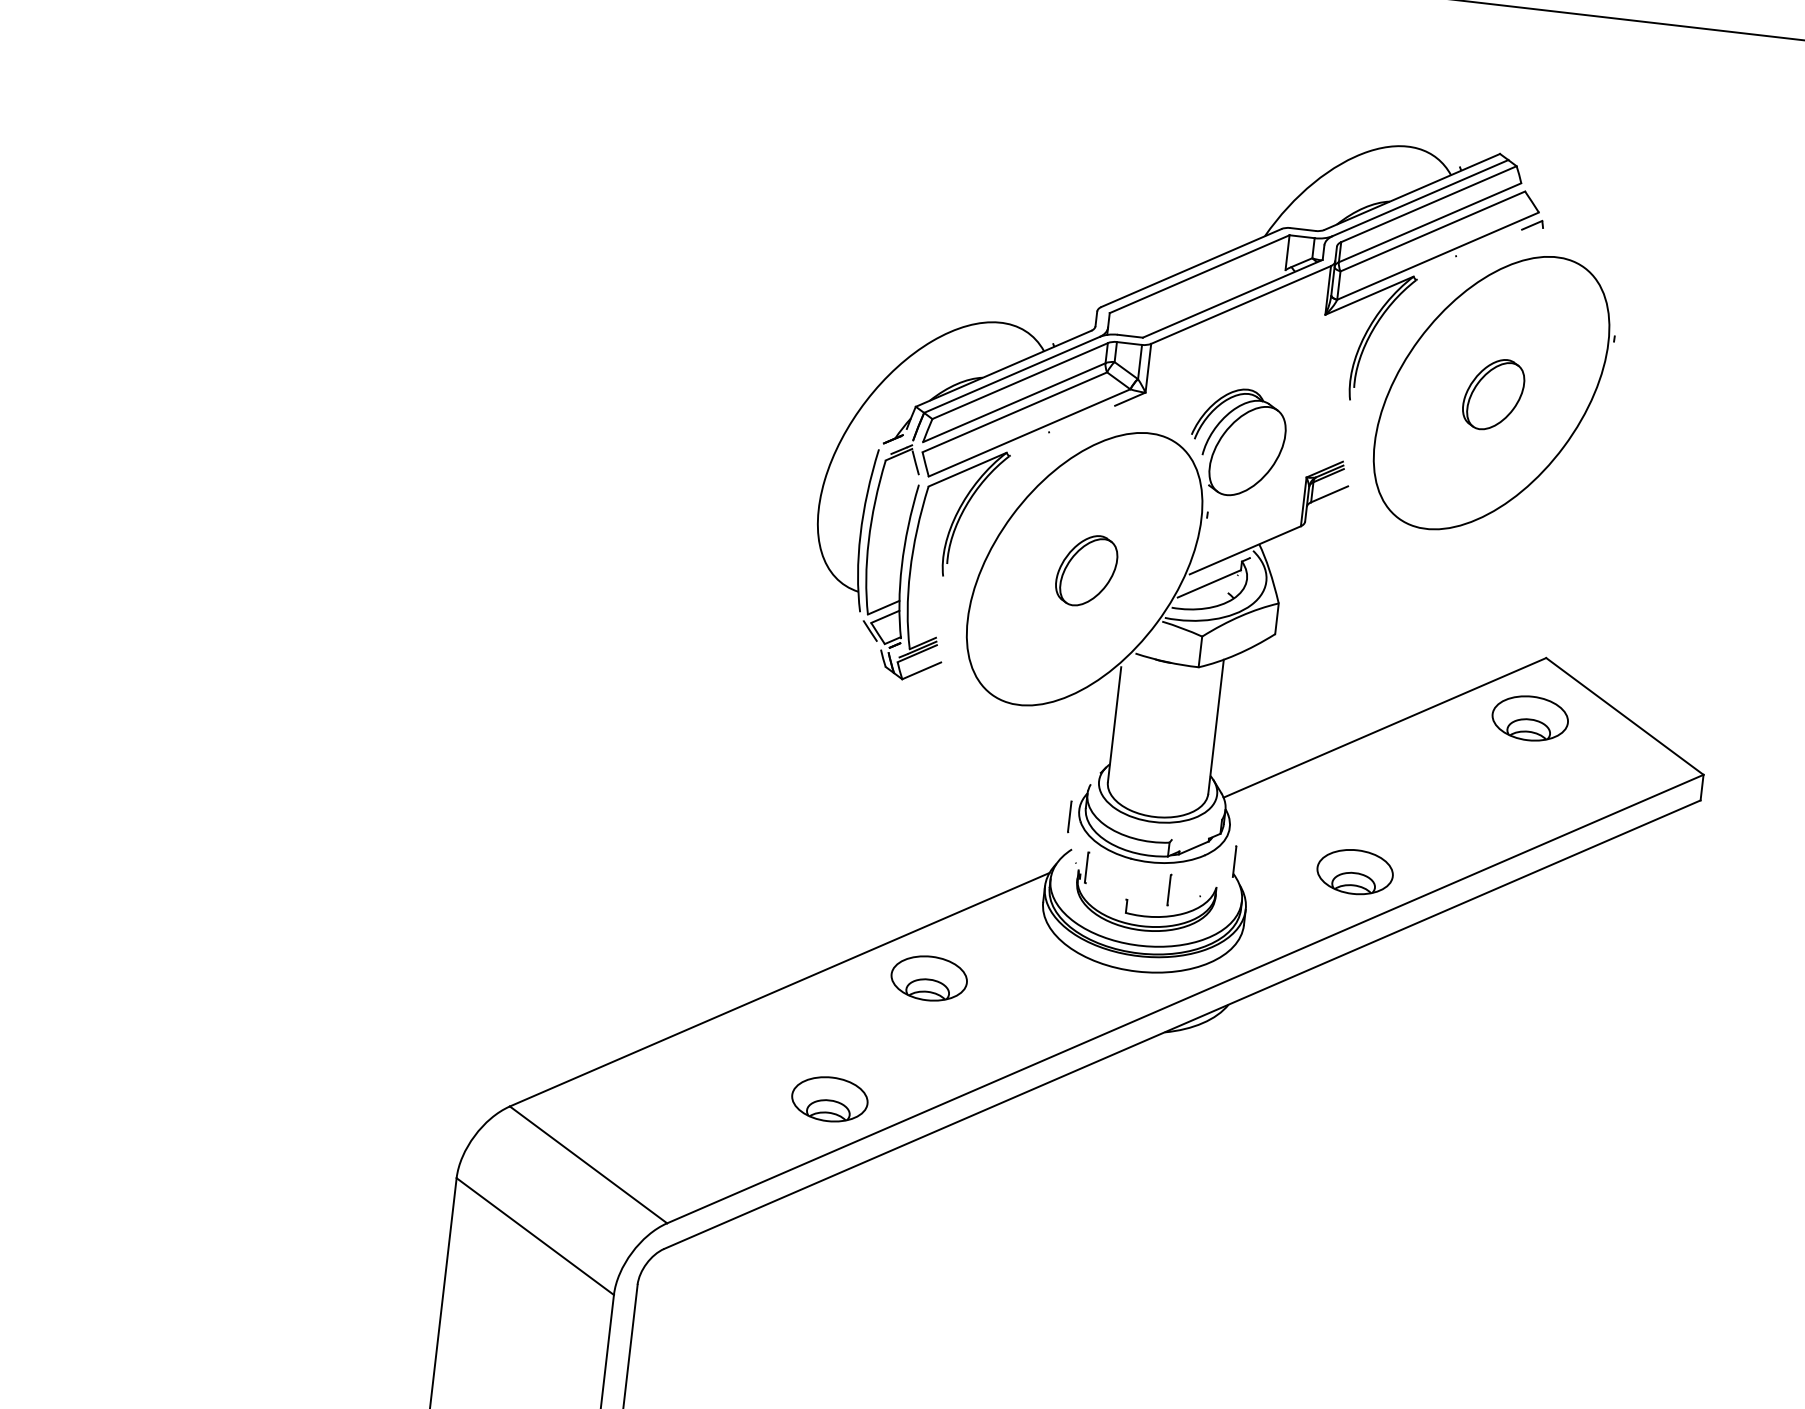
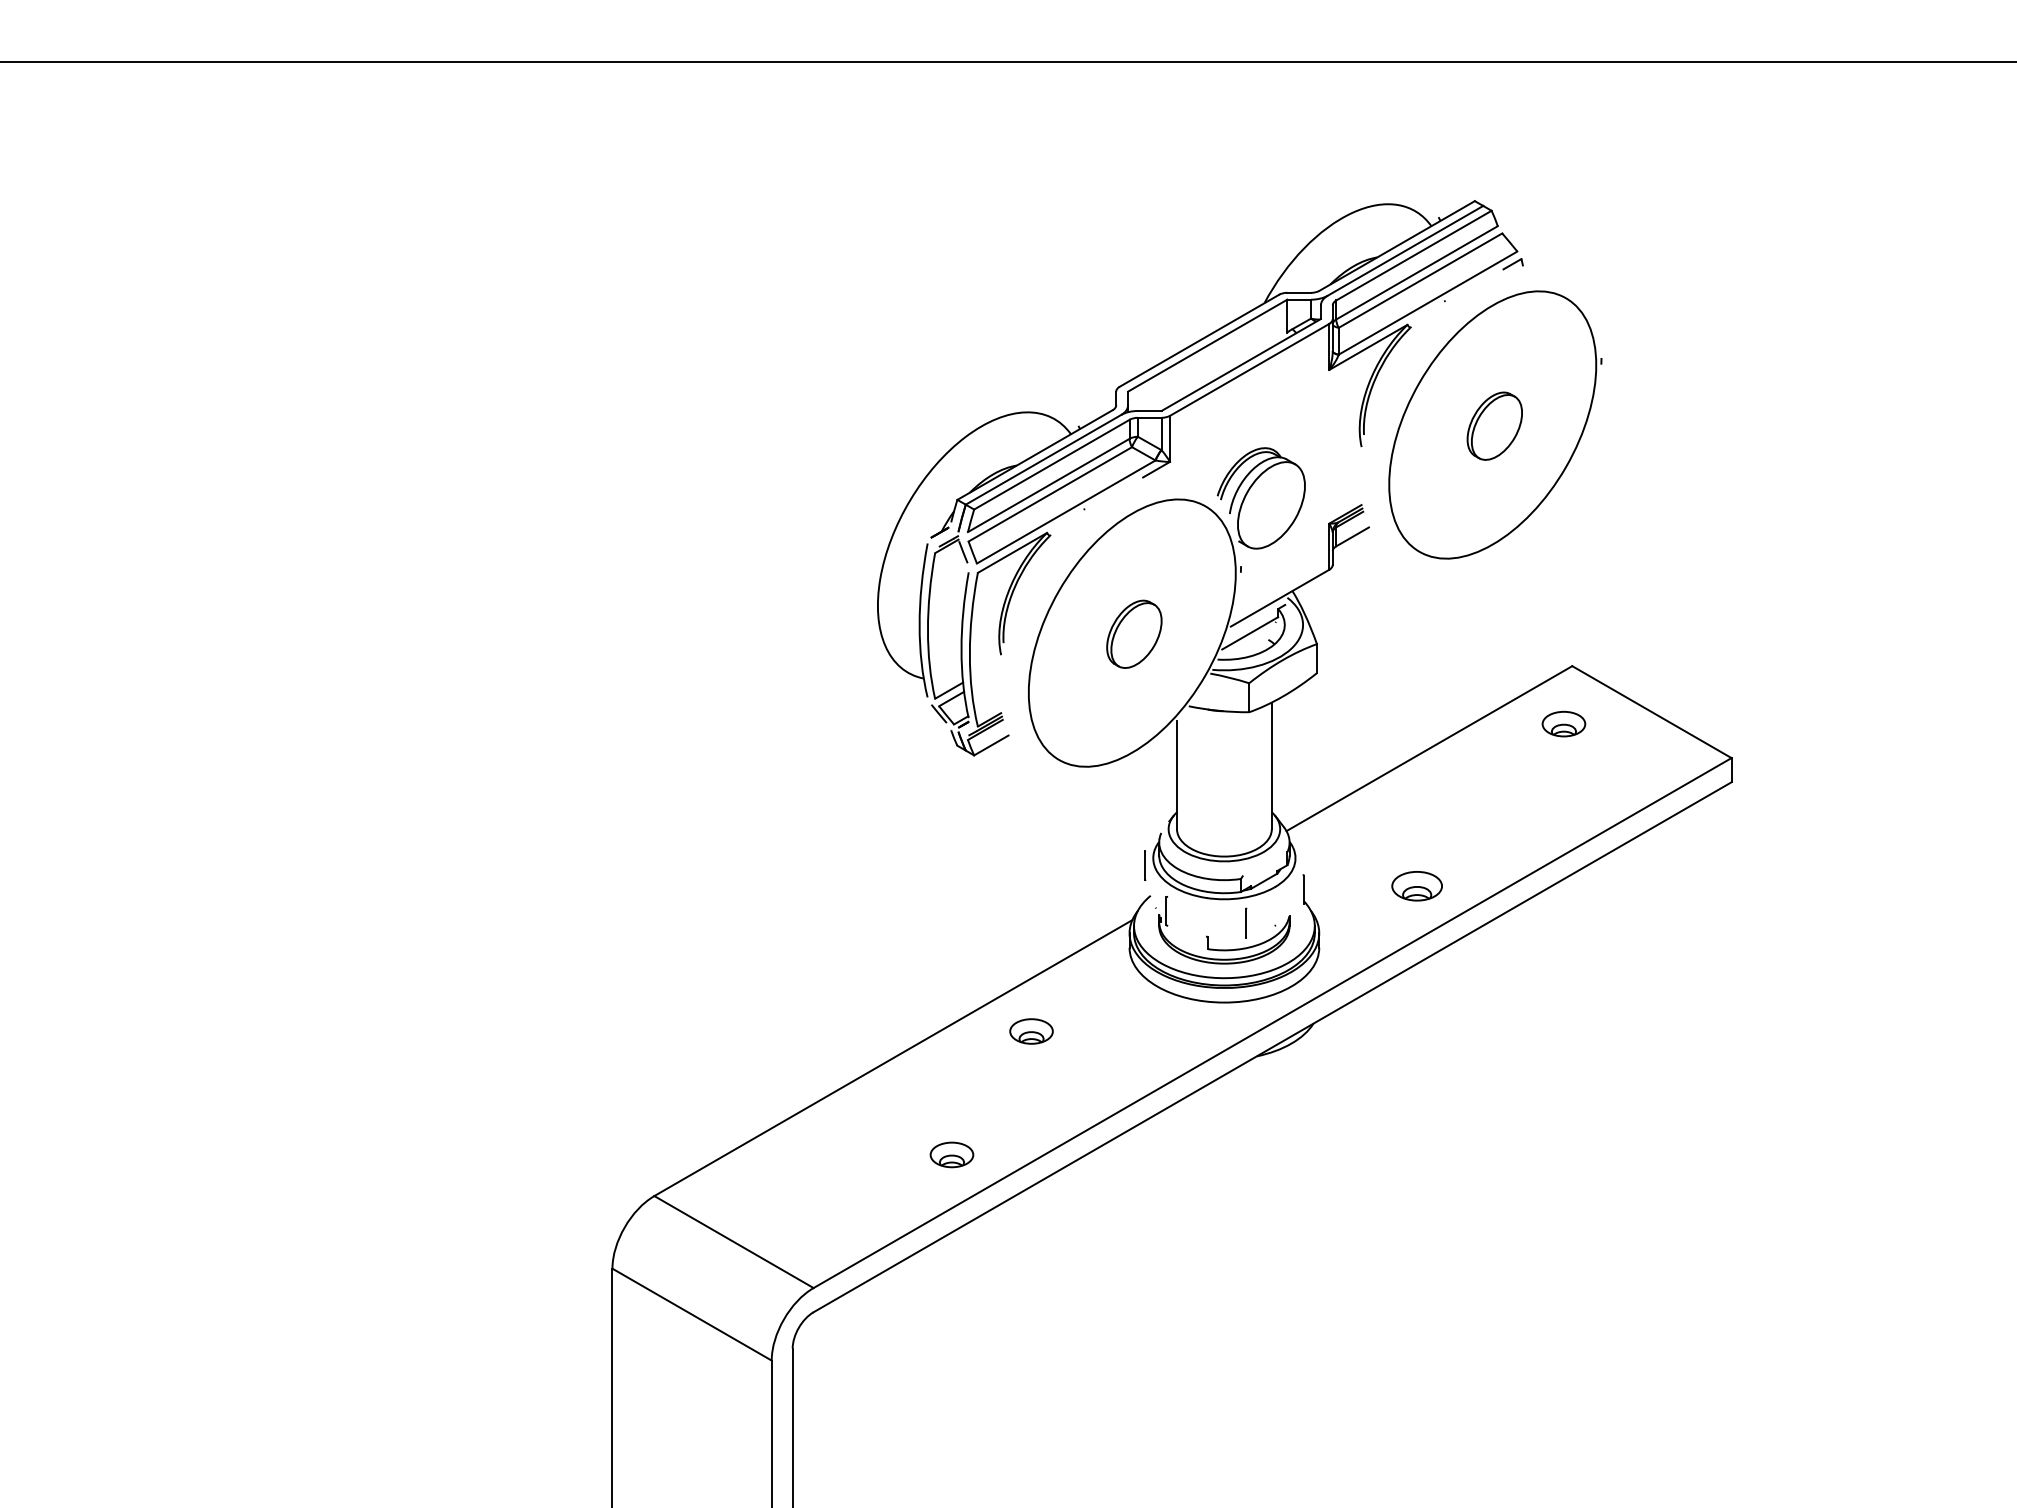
part: (1529, 717) -> (1563, 723), size x0.6
part: (1354, 871) -> (1416, 885), size x0.7
part: (929, 978) -> (1031, 1031), size x0.6
part: (829, 1098) -> (951, 1154), size x0.6

